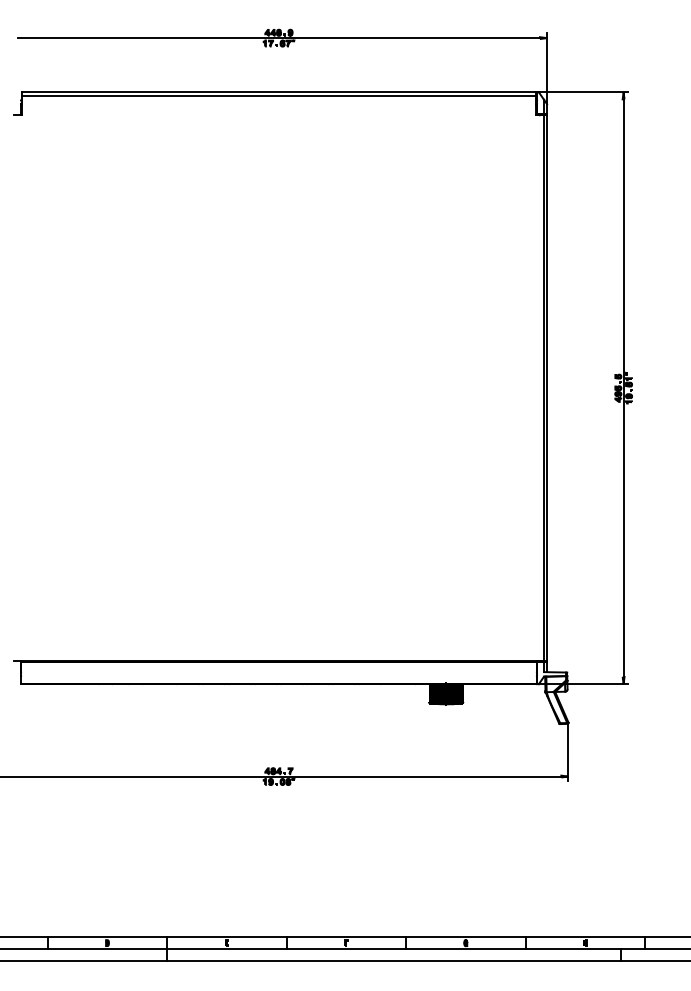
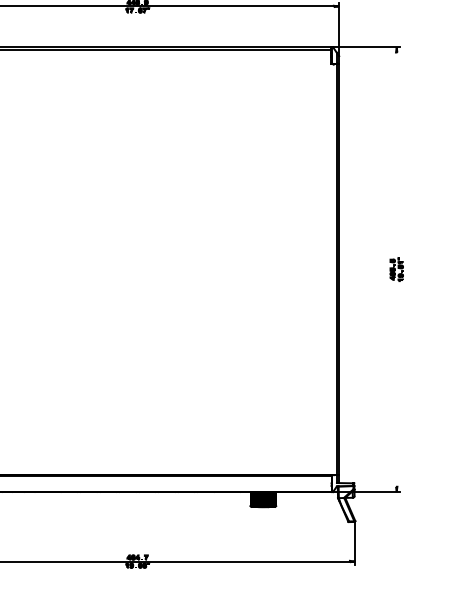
line: (623, 388) -> (396, 269), removed

